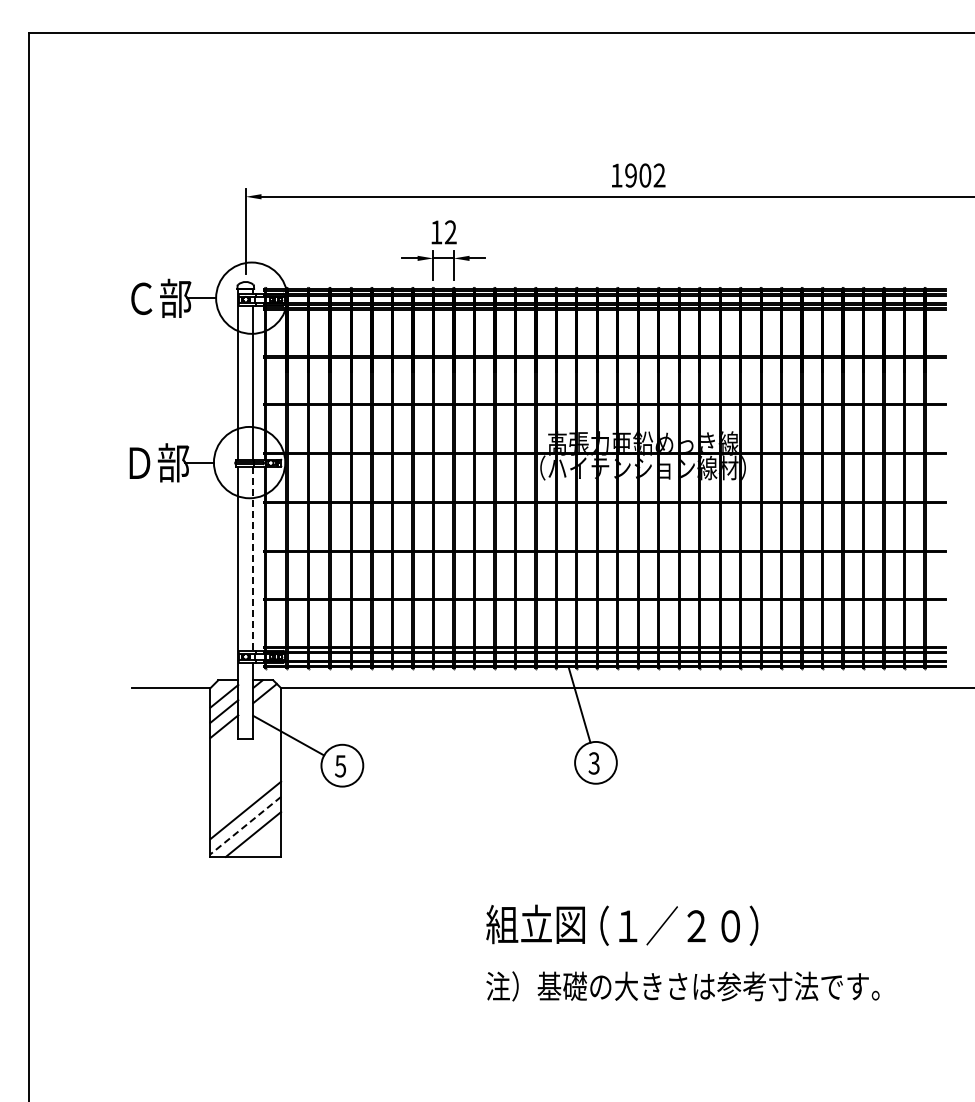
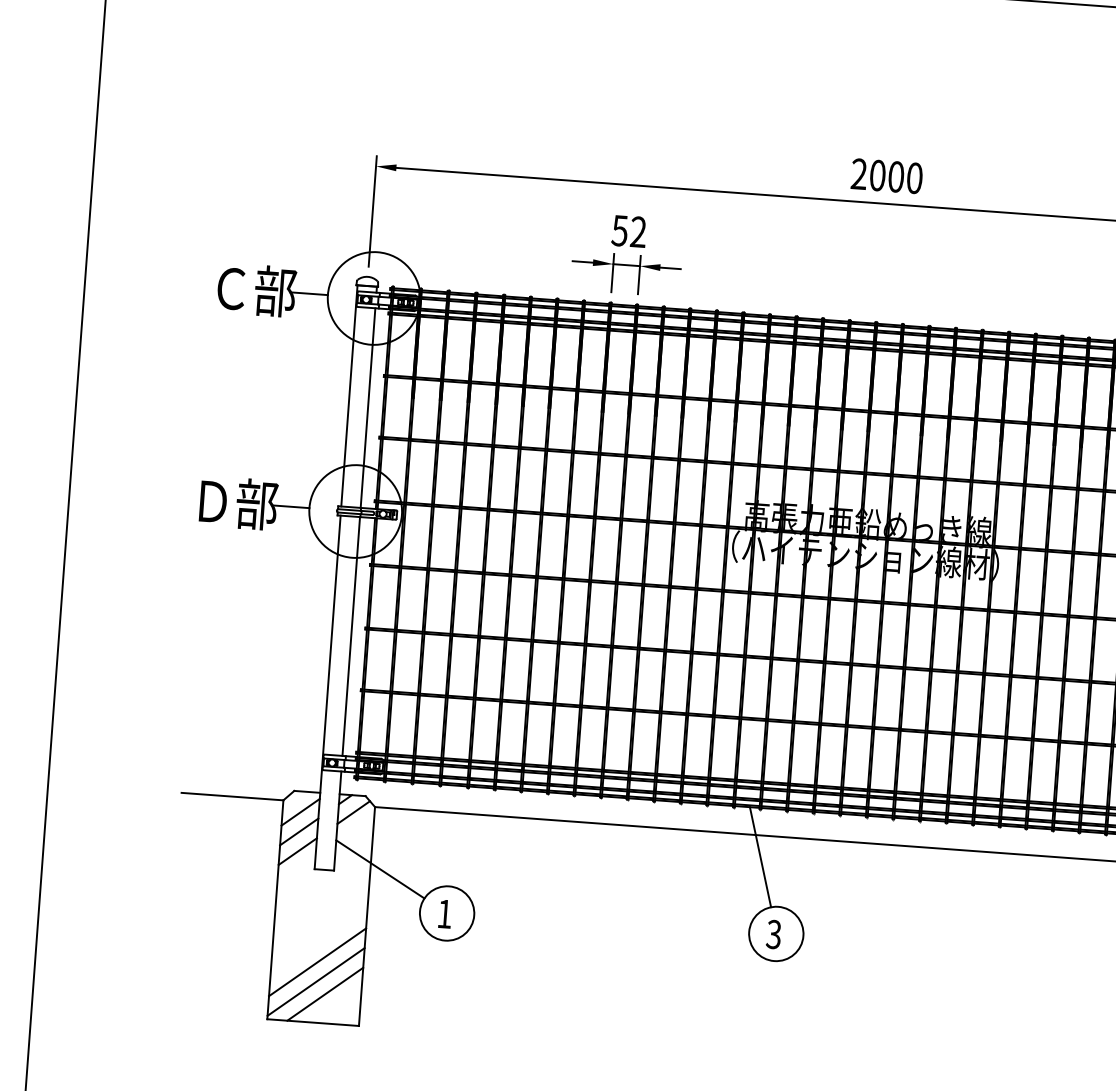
text: (637, 175) -> (886, 176), 1902 -> 2000
text: (436, 232) -> (619, 230), 12 -> 52
line: (253, 559) -> (351, 637), dashed -> solid
text: (340, 766) -> (444, 914), 5 -> 1
line: (245, 825) -> (315, 981), dashed -> solid

